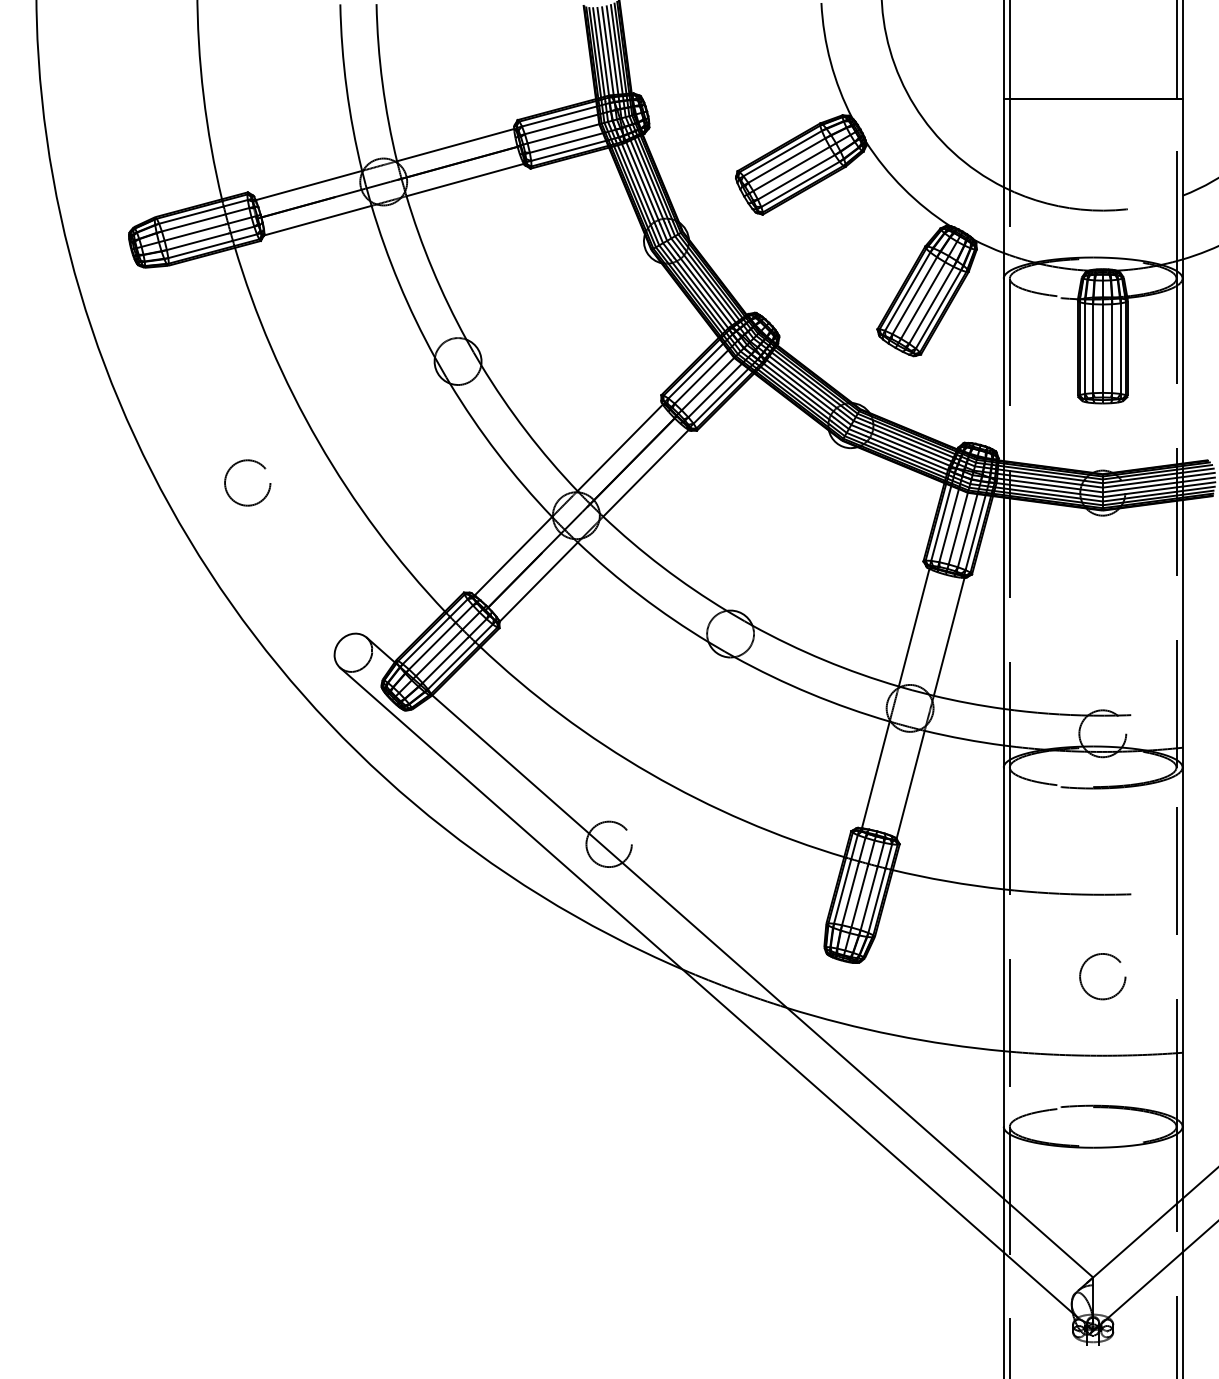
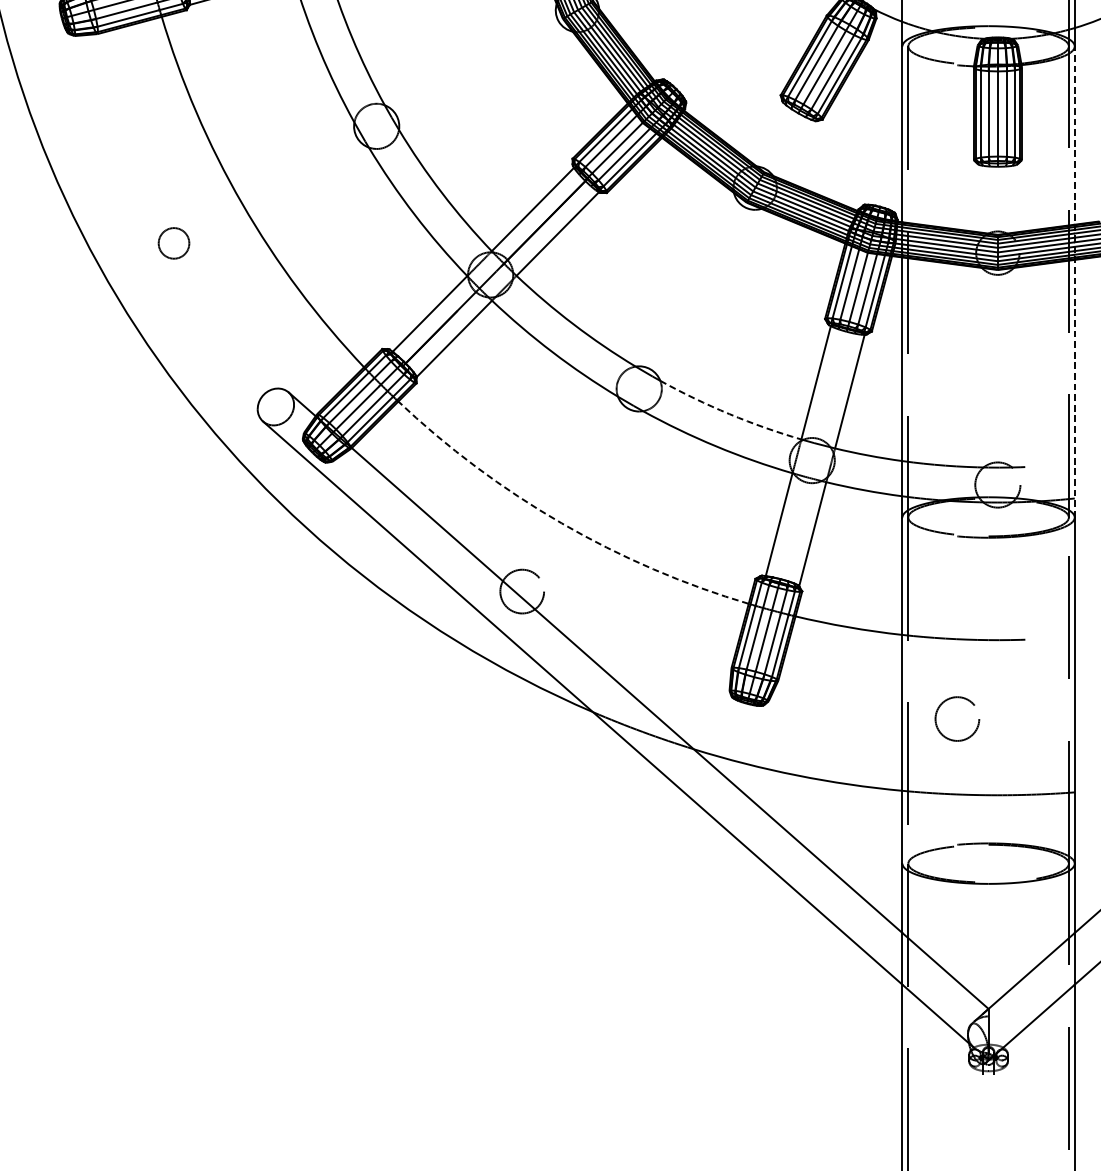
circle: (247, 482) -> (173, 242), size x0.7
line: (1182, 522) -> (1074, 281), solid -> dashed
arc: (824, 660) -> (729, 414), solid -> dashed
arc: (650, 773) -> (562, 523), solid -> dashed
circle: (1102, 976) -> (957, 718), moved

